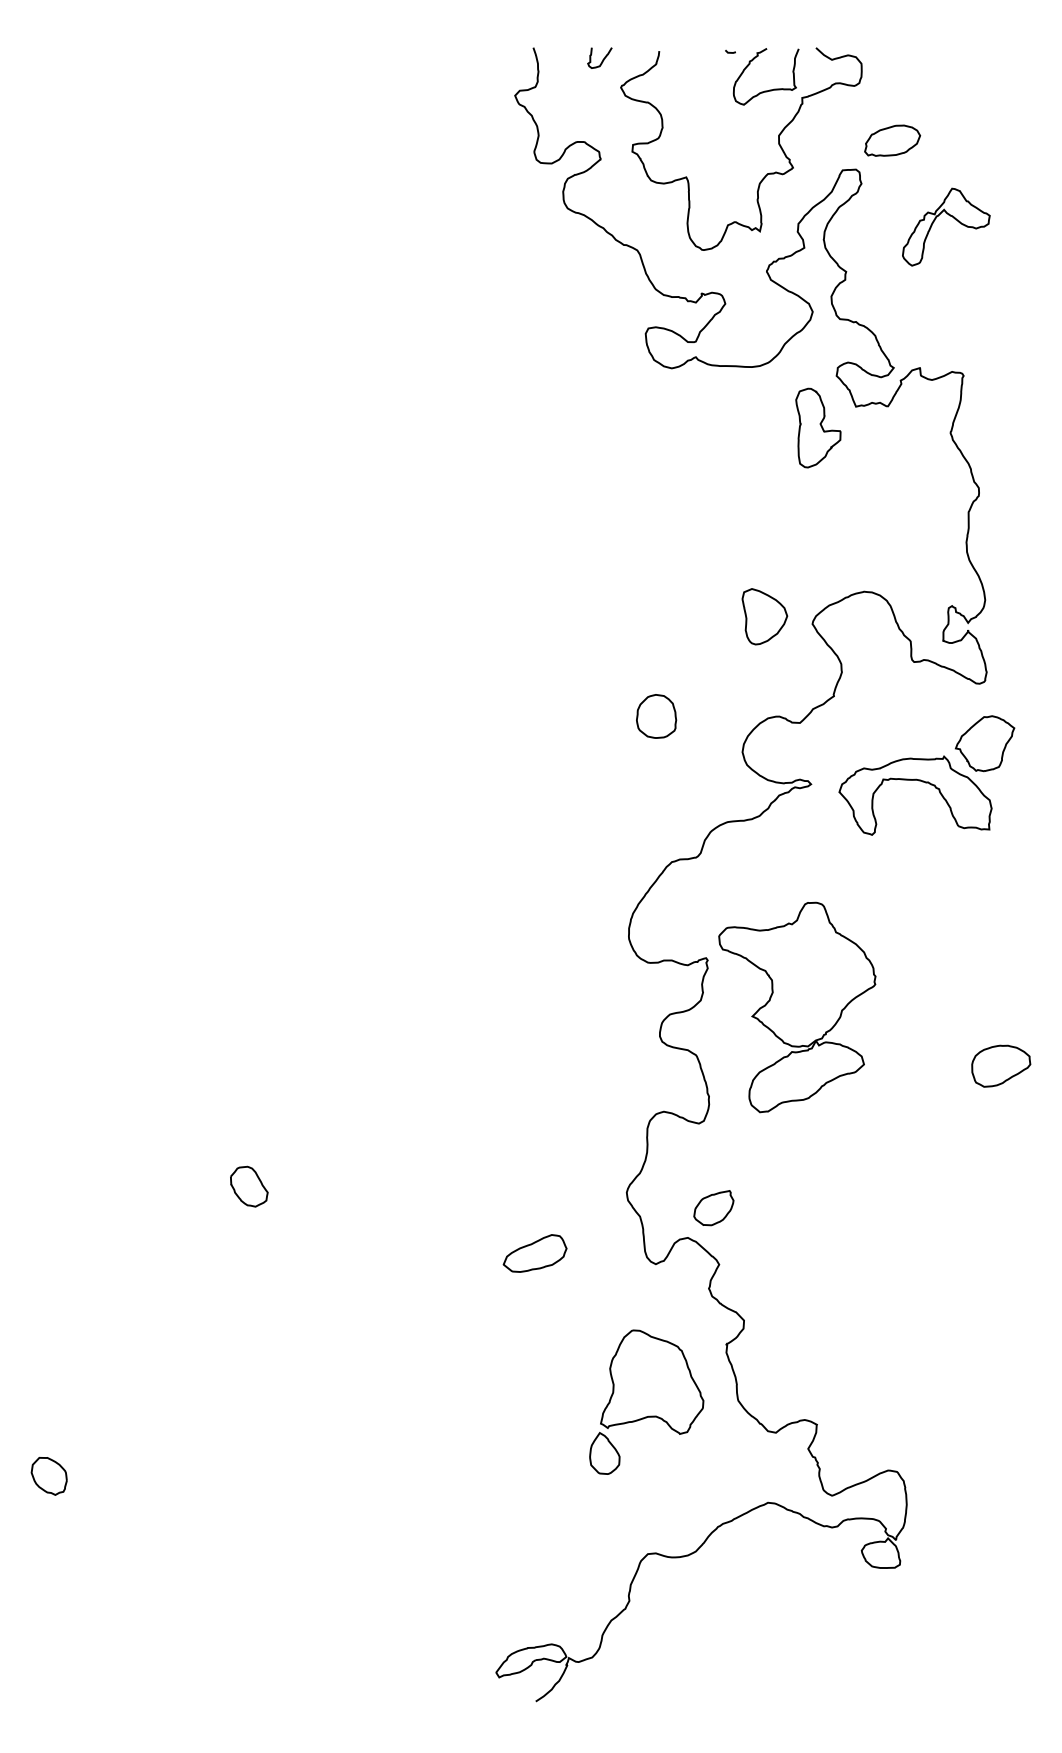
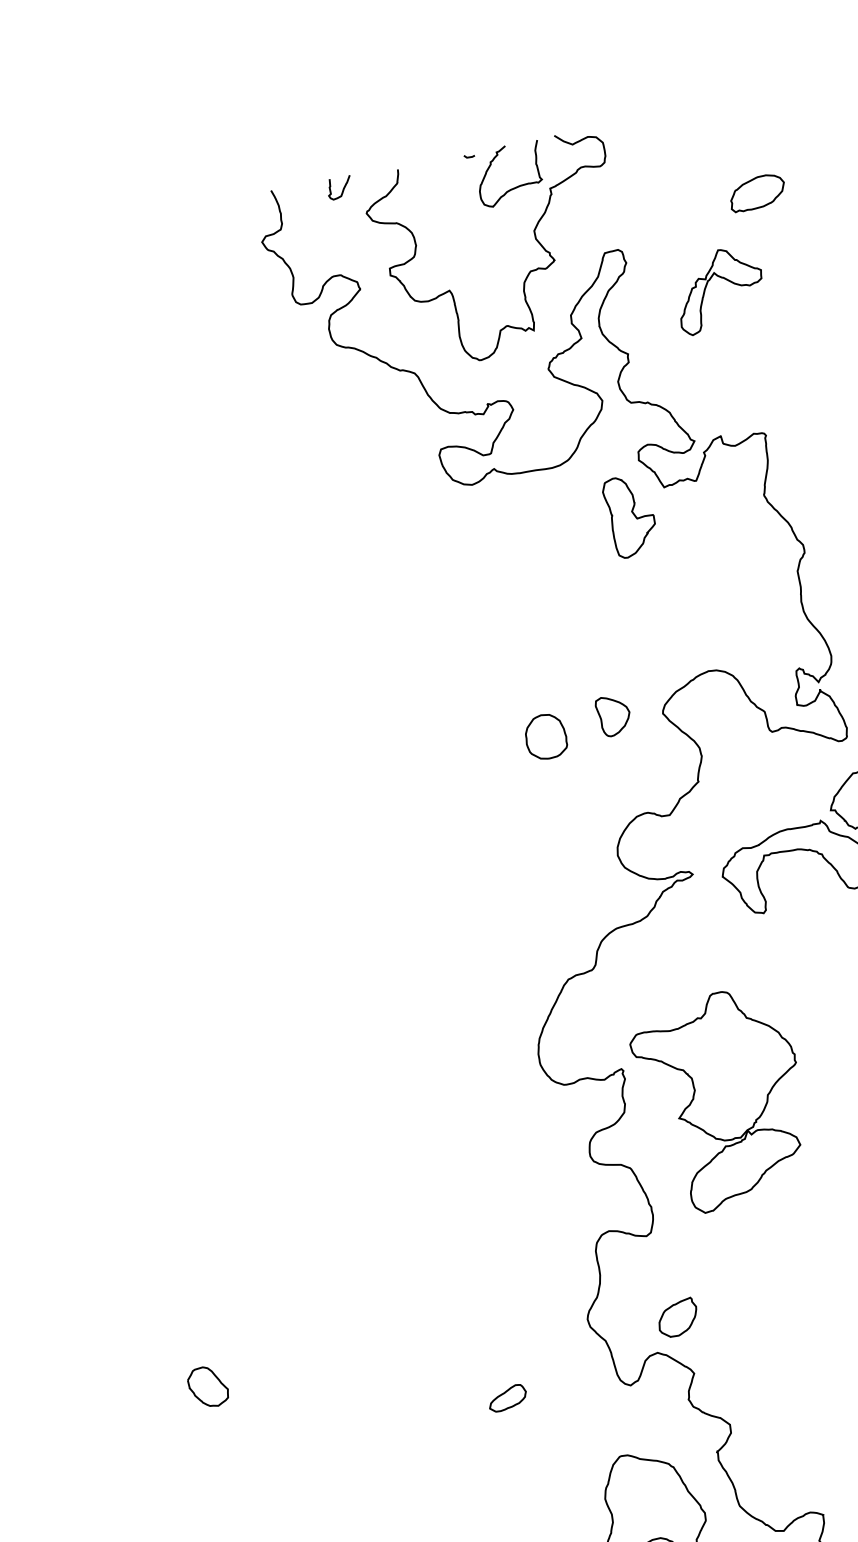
part: (892, 140) -> (757, 192), moved
part: (764, 616) -> (613, 715), size x0.7
part: (656, 716) -> (545, 736), moved
part: (534, 1253) -> (507, 1398), size x0.6

